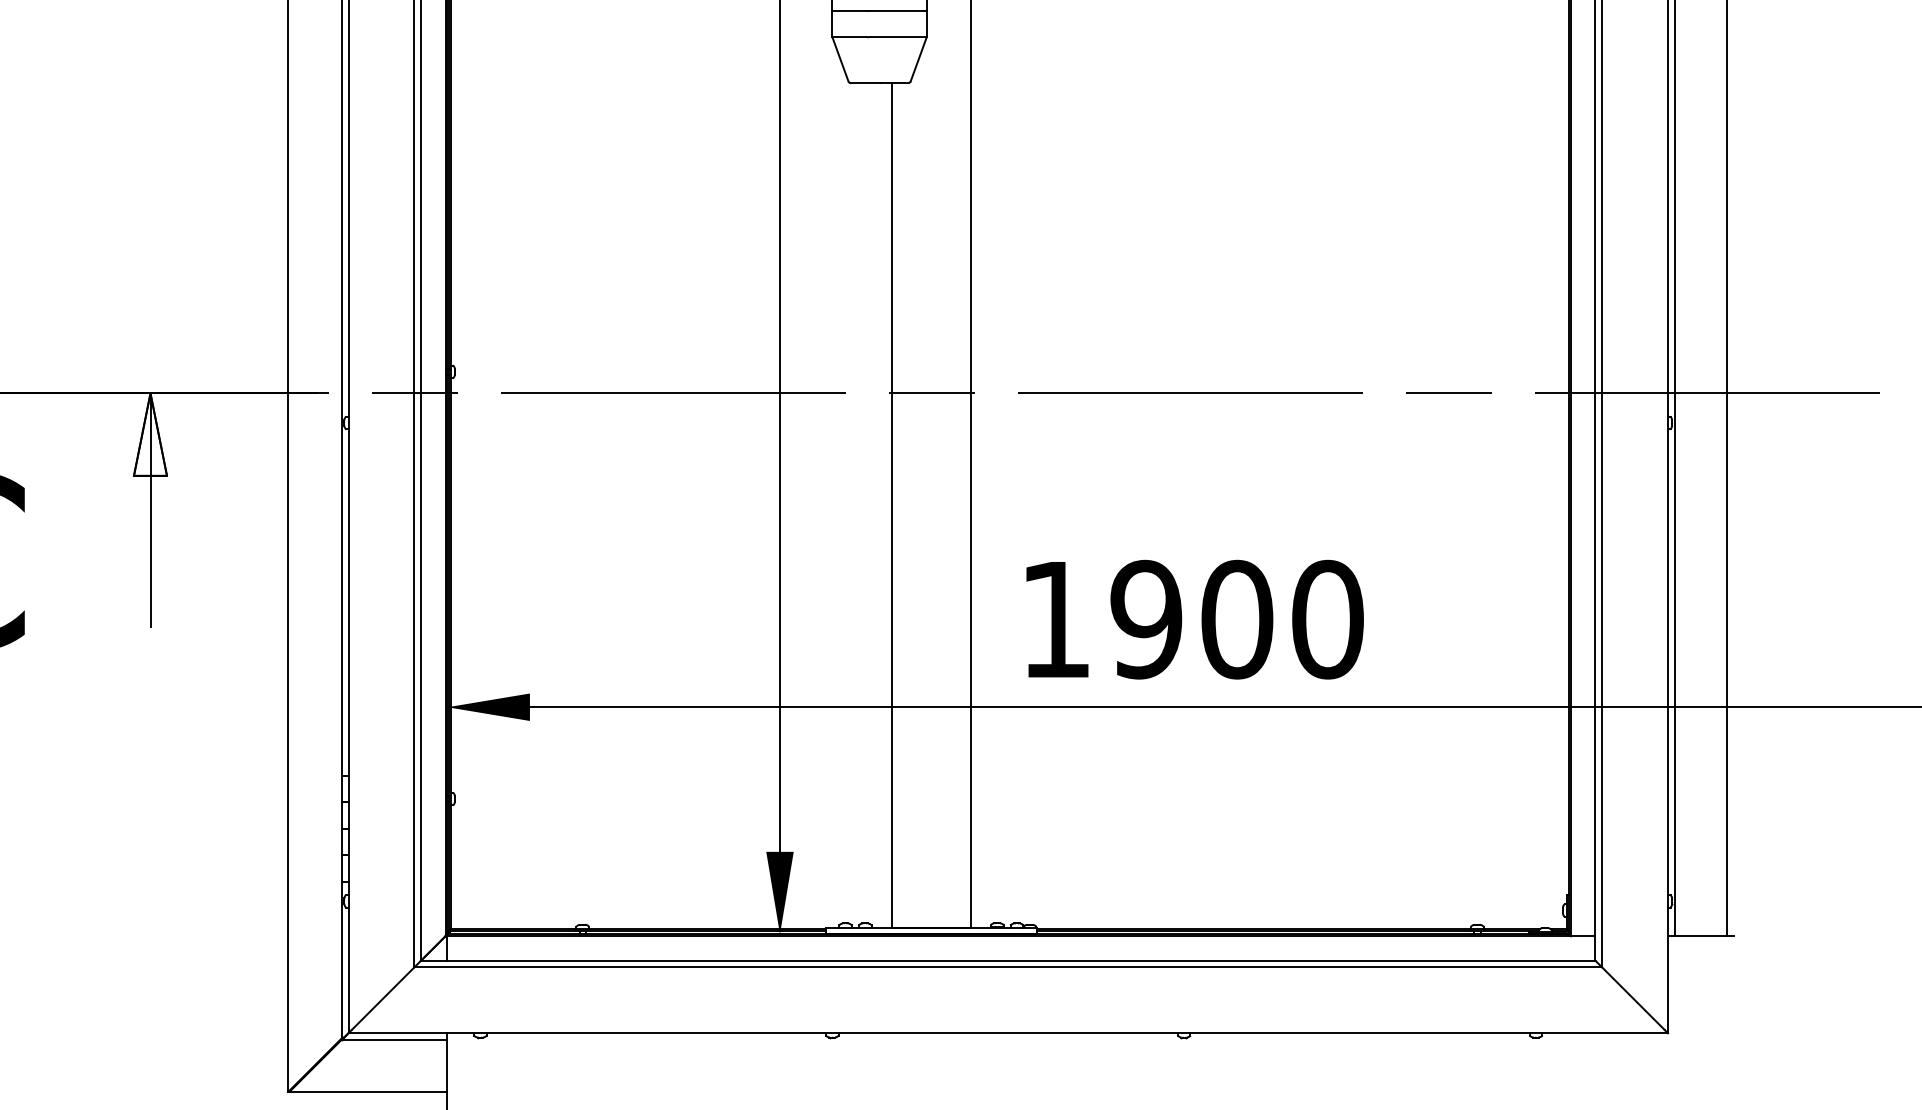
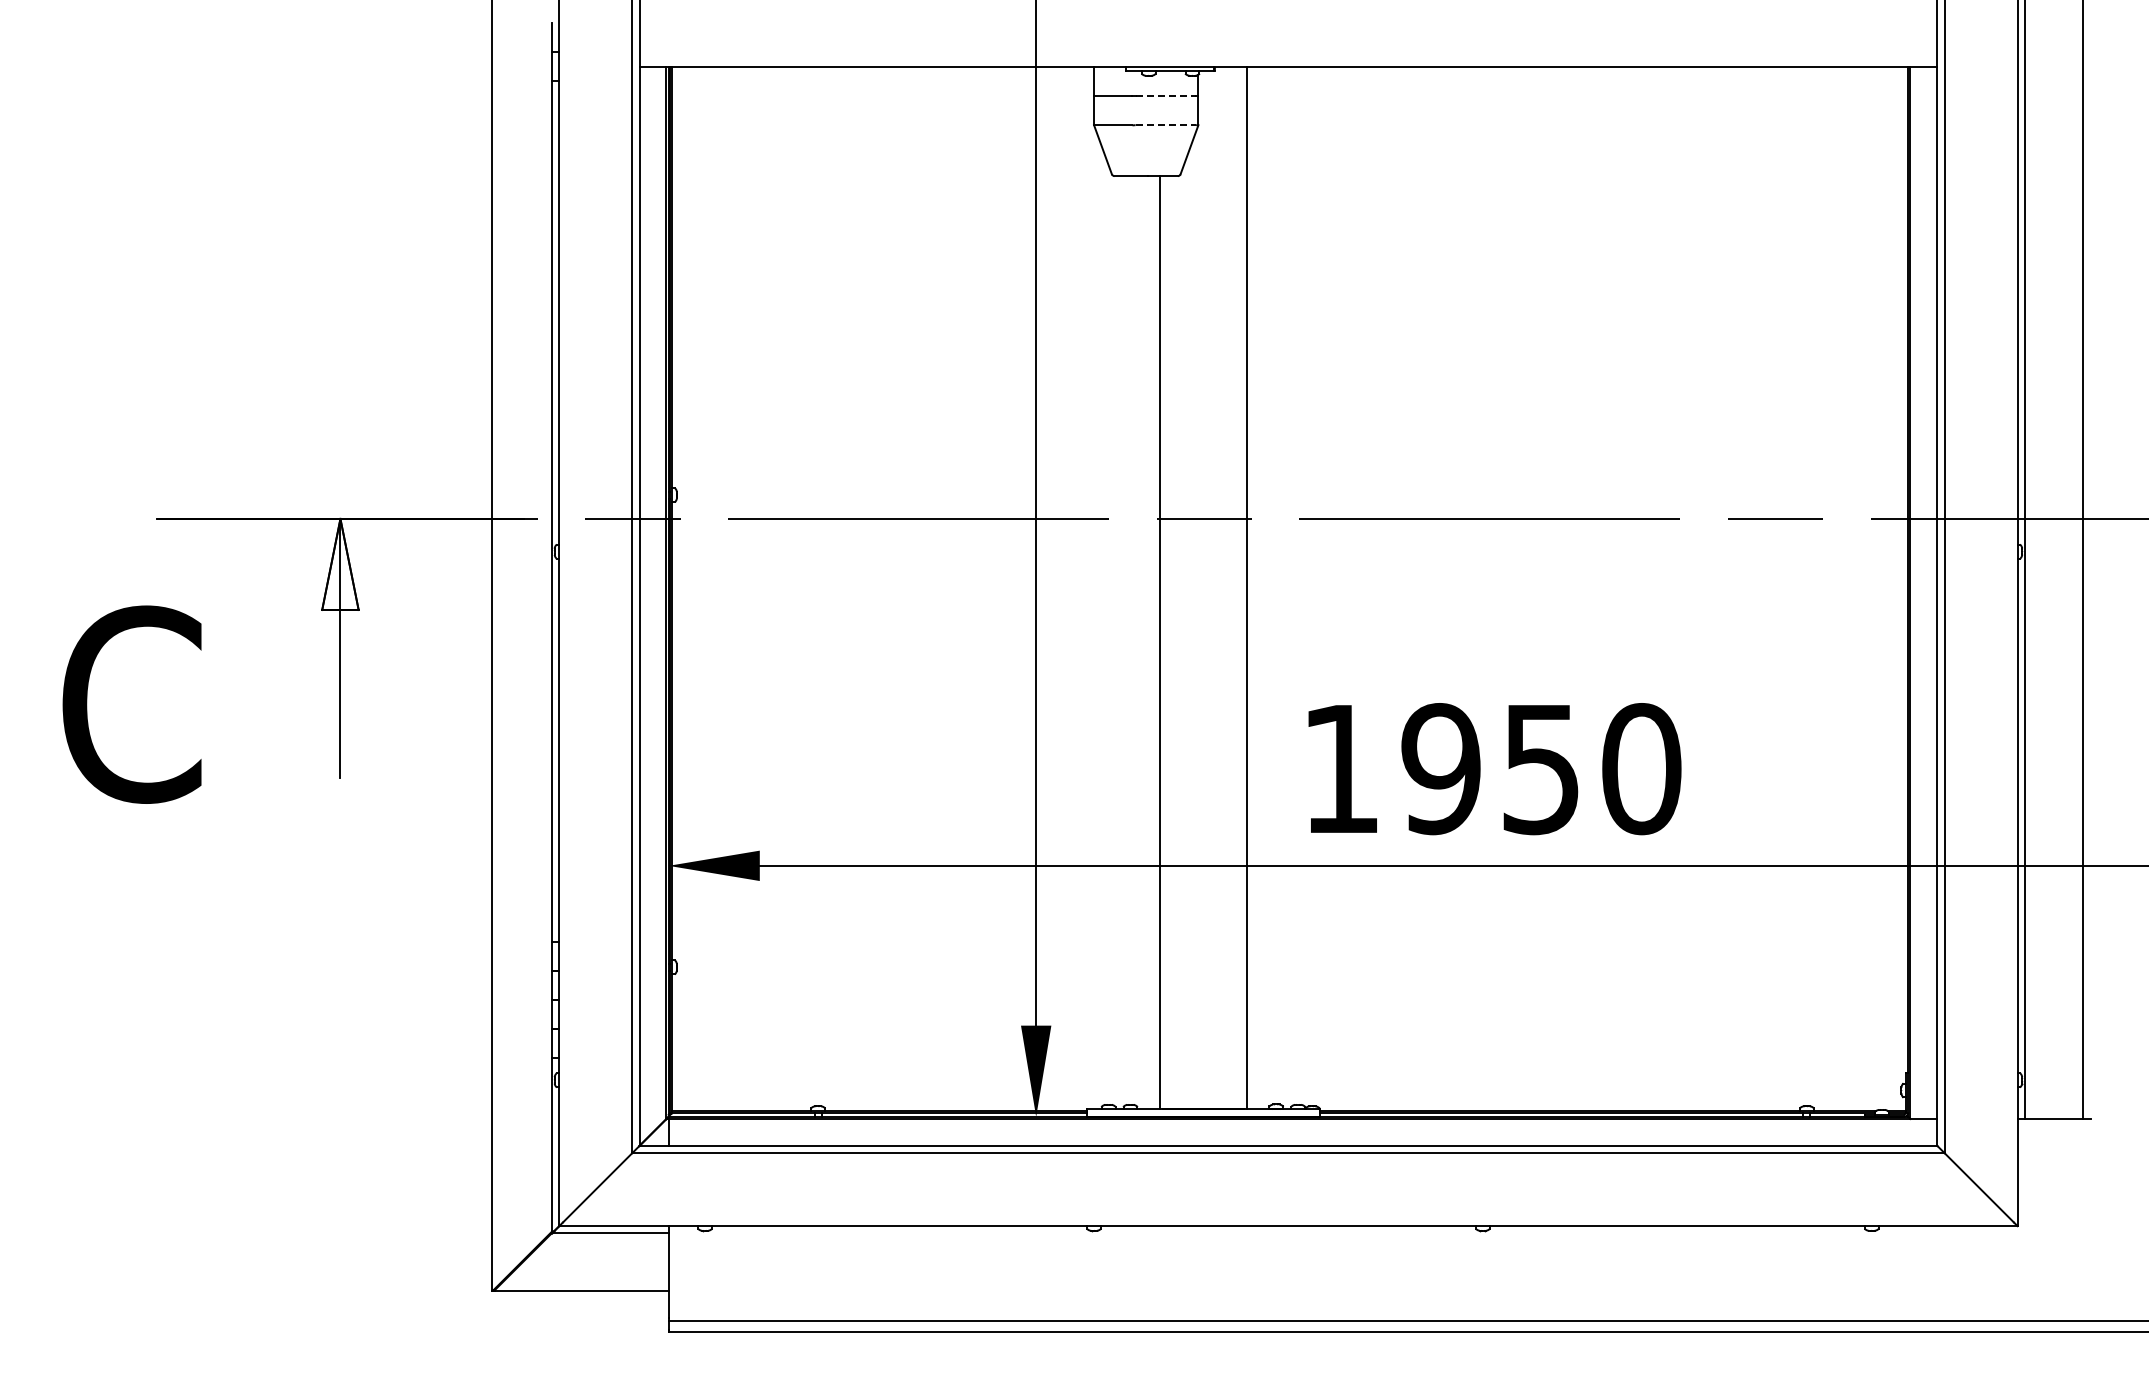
line: (897, 10) -> (1166, 95), solid -> dashed
line: (897, 37) -> (1166, 125), solid -> dashed
text: (1237, 620) -> (1541, 769), 1900 -> 1950

